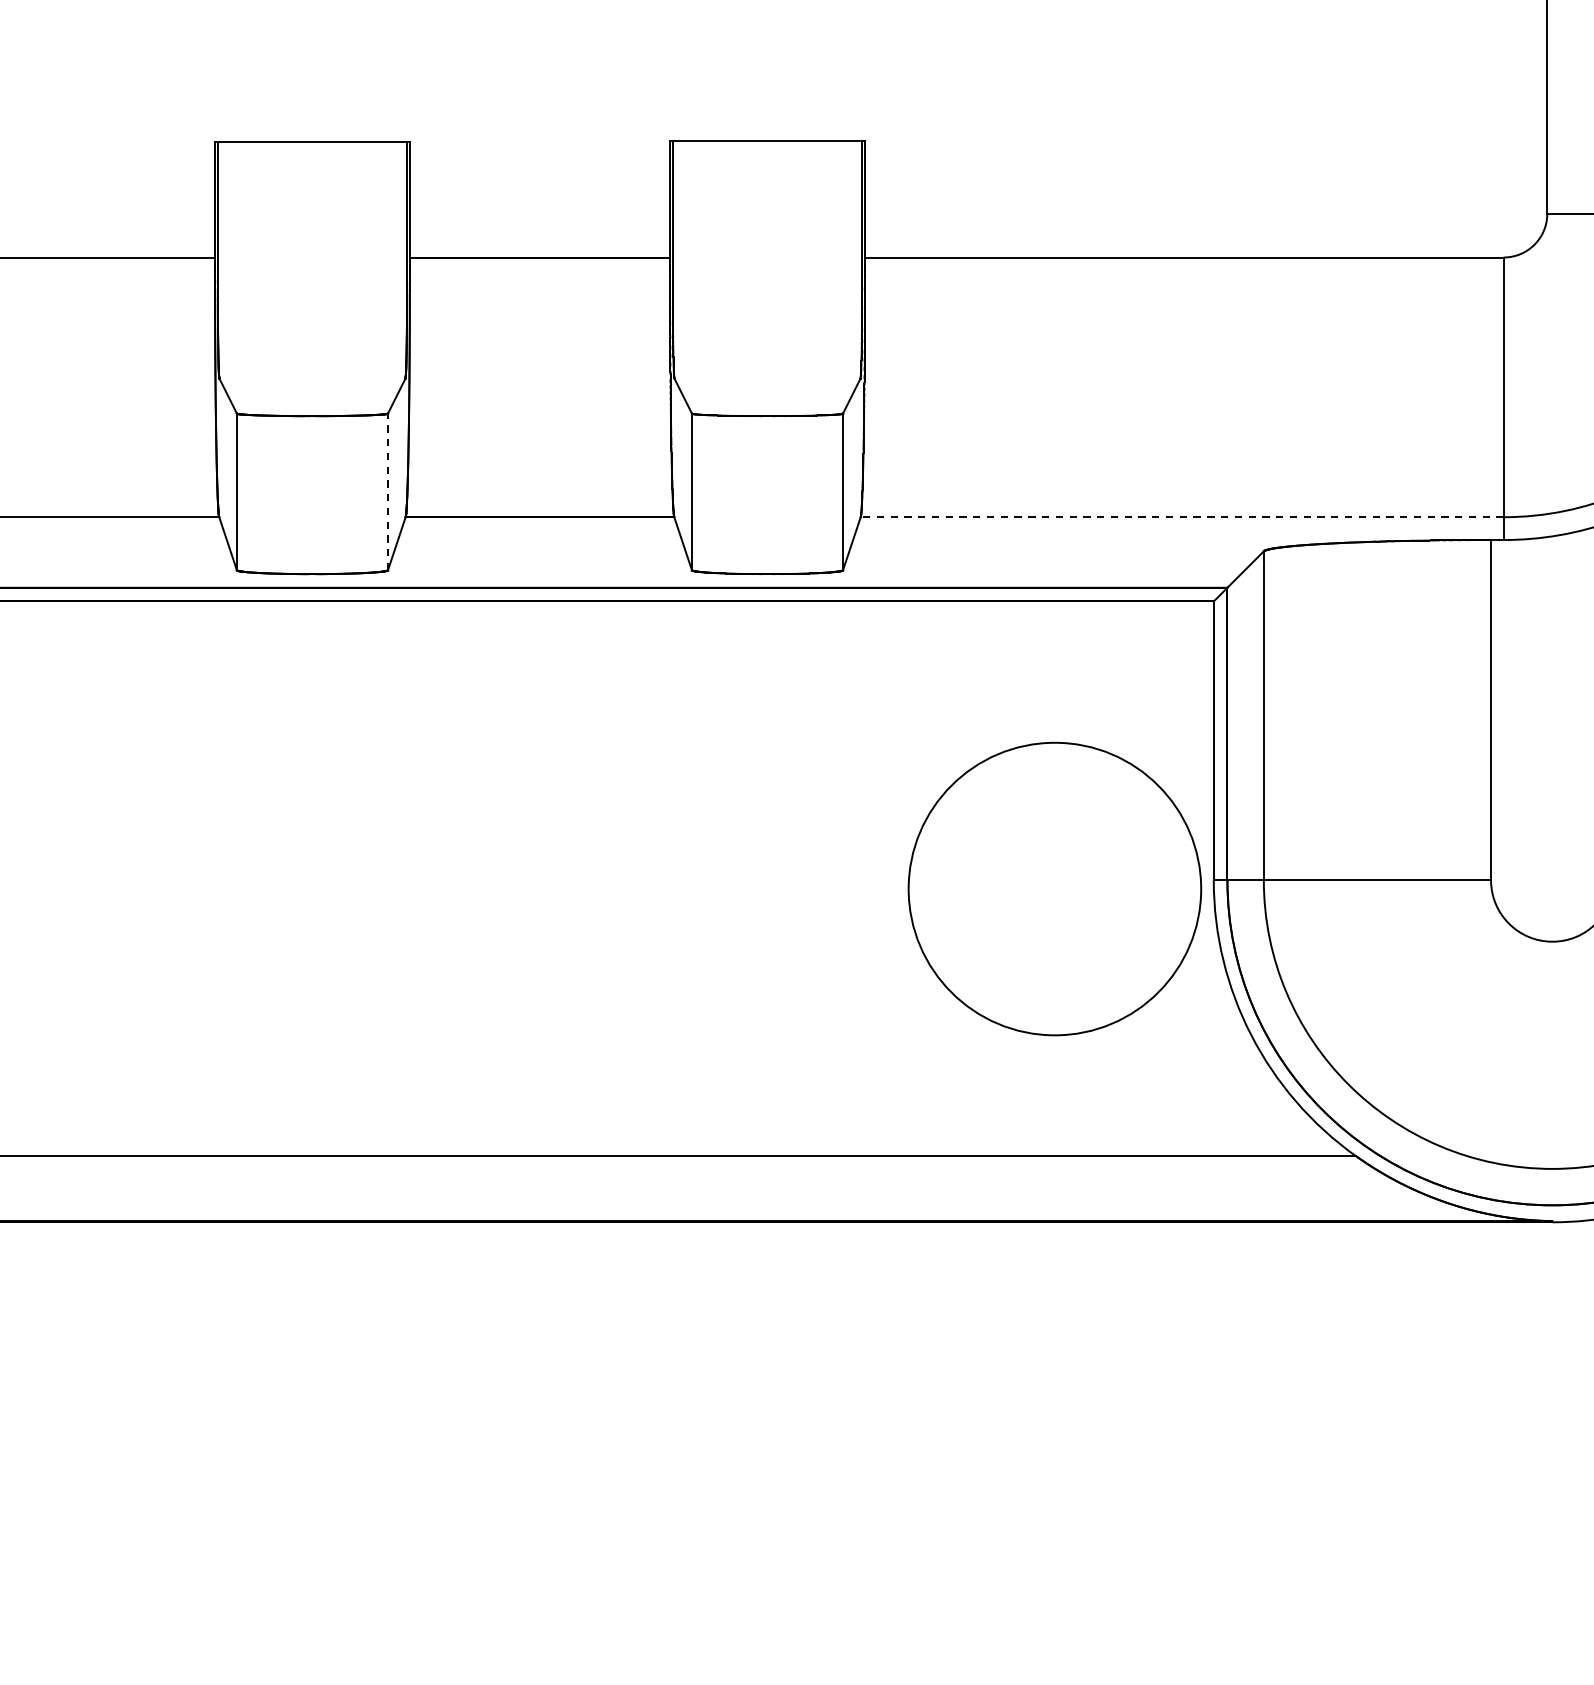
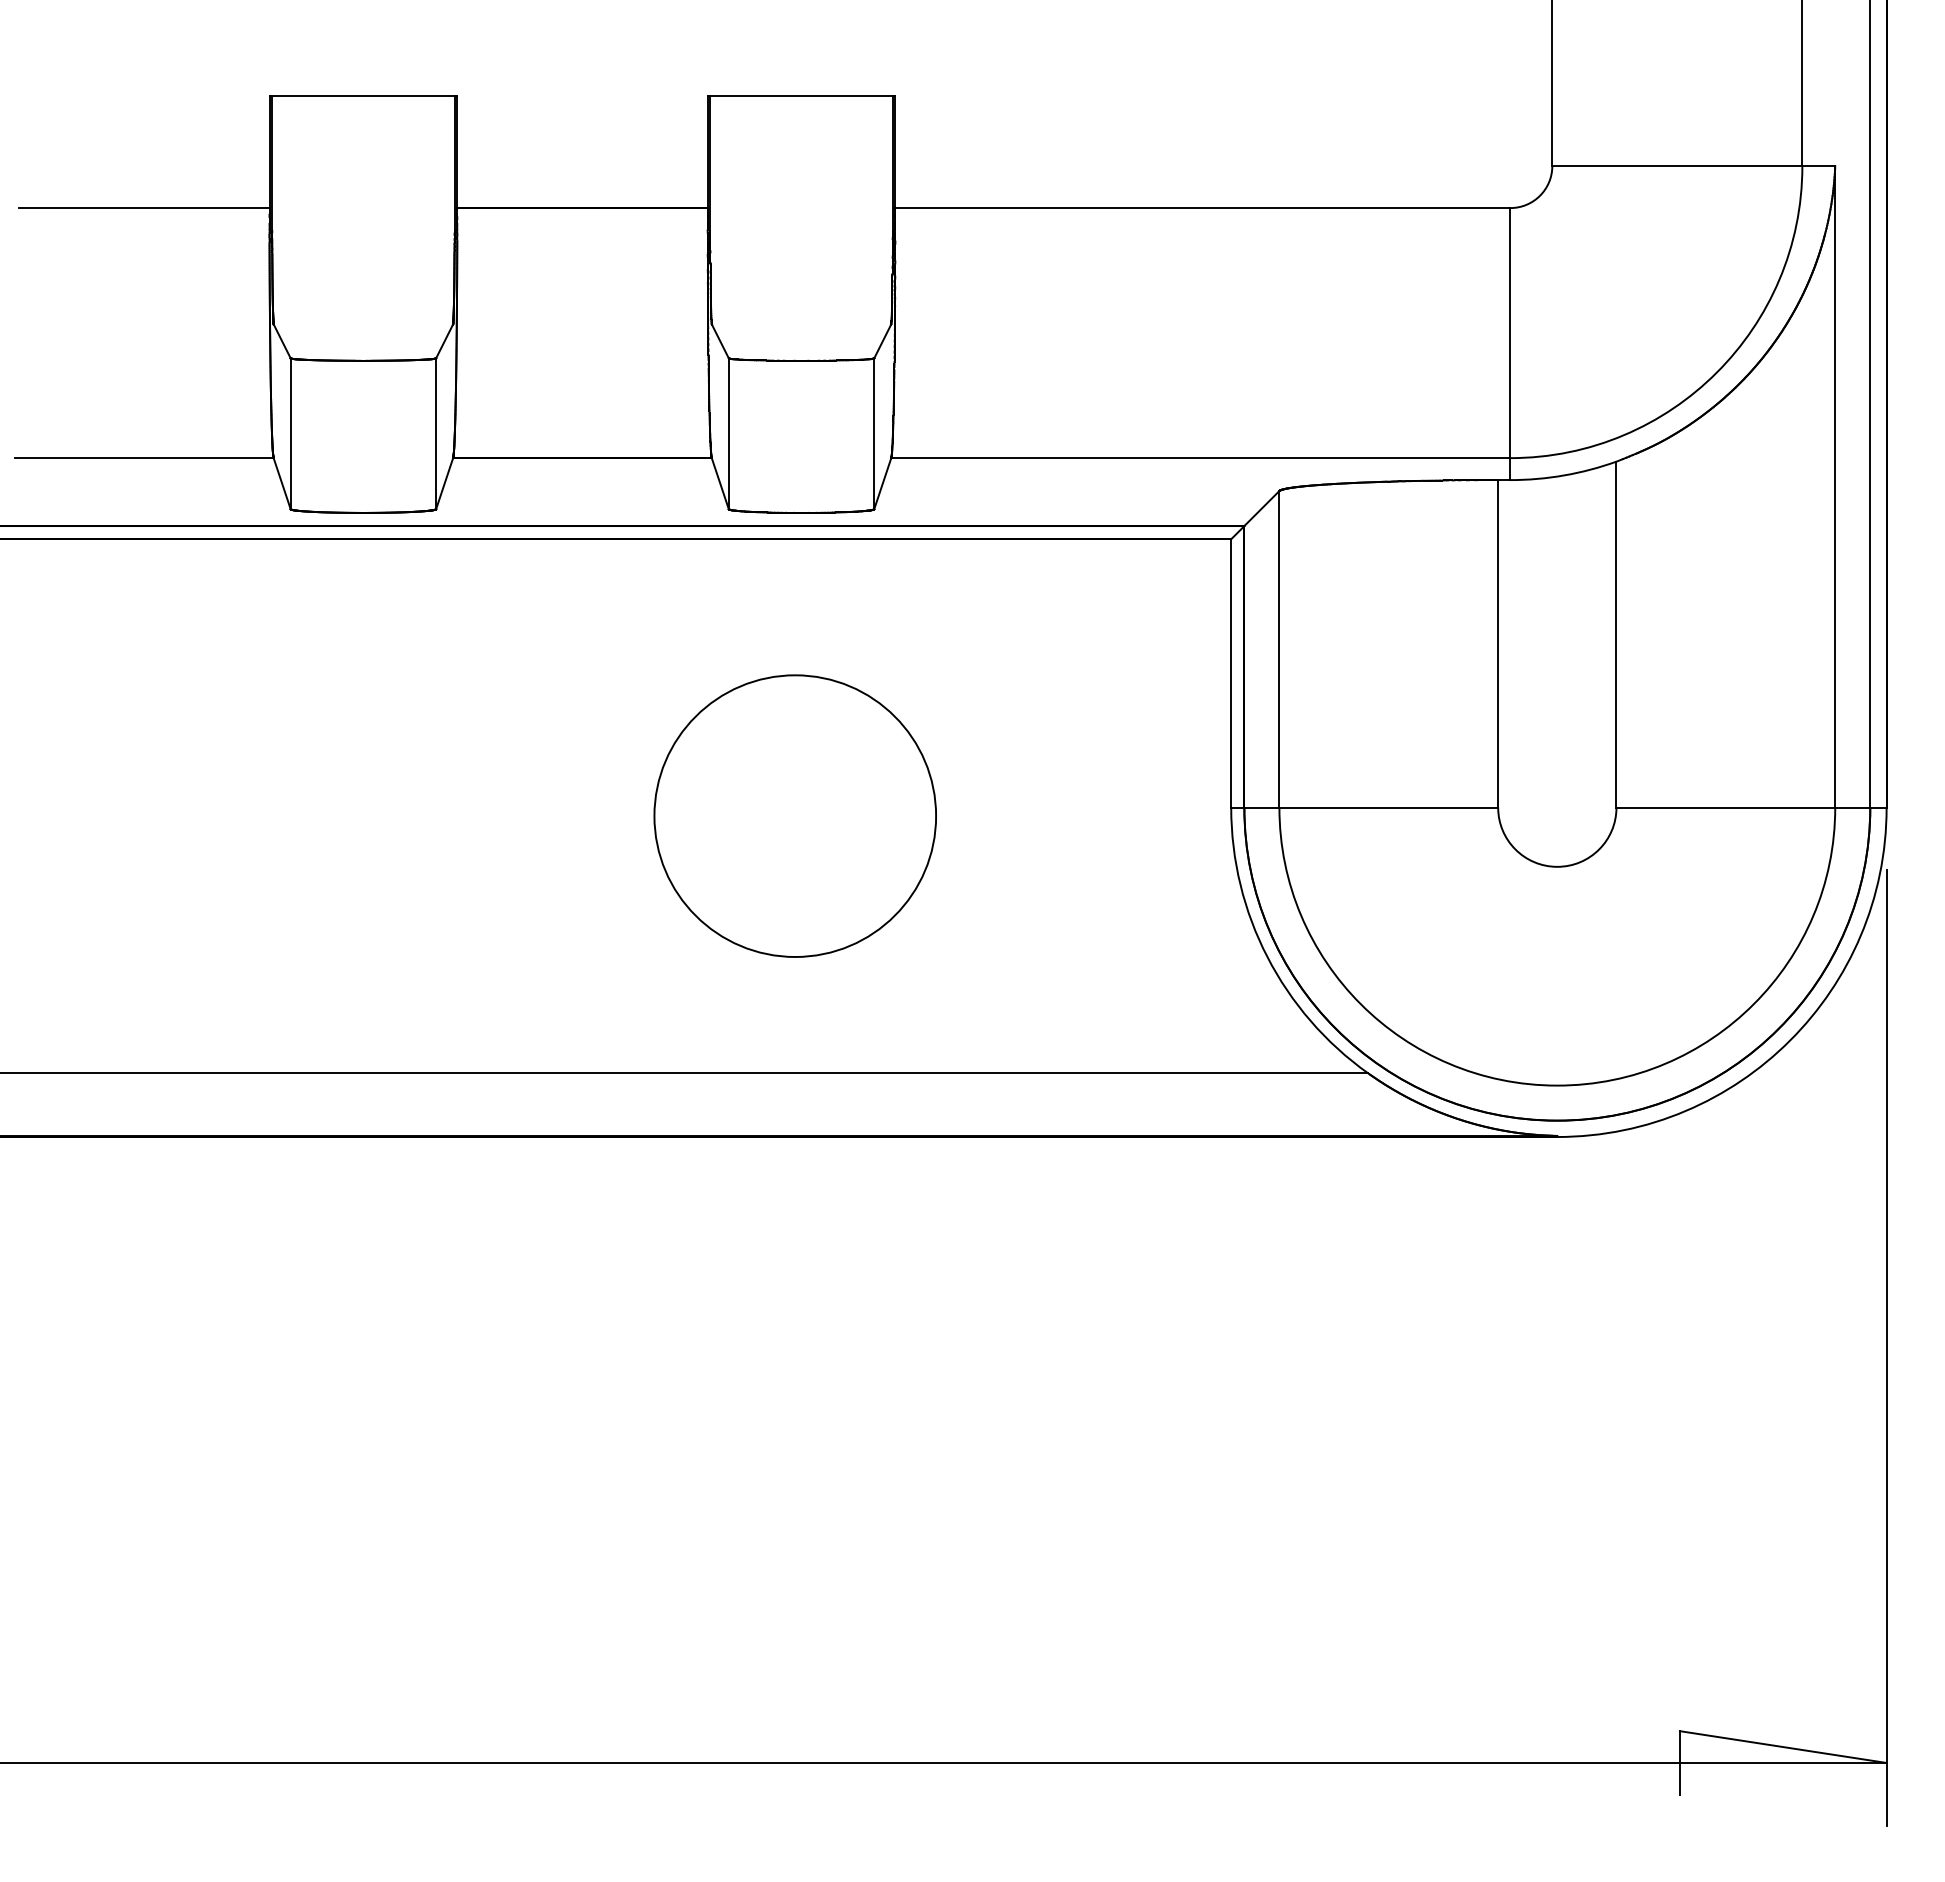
line: (388, 491) -> (436, 433), dashed -> solid
line: (1181, 517) -> (1200, 458), dashed -> solid
circle: (1054, 888) -> (794, 815), moved

